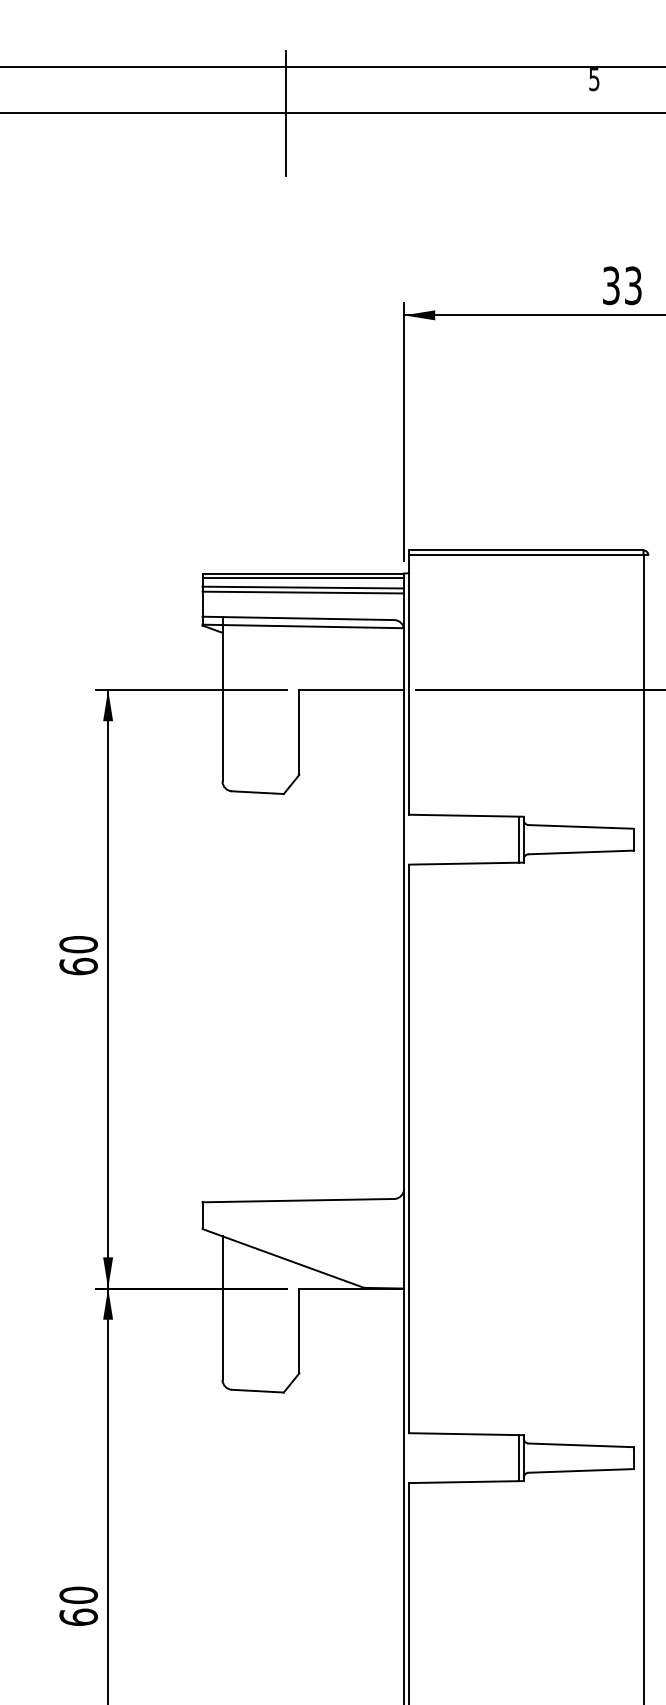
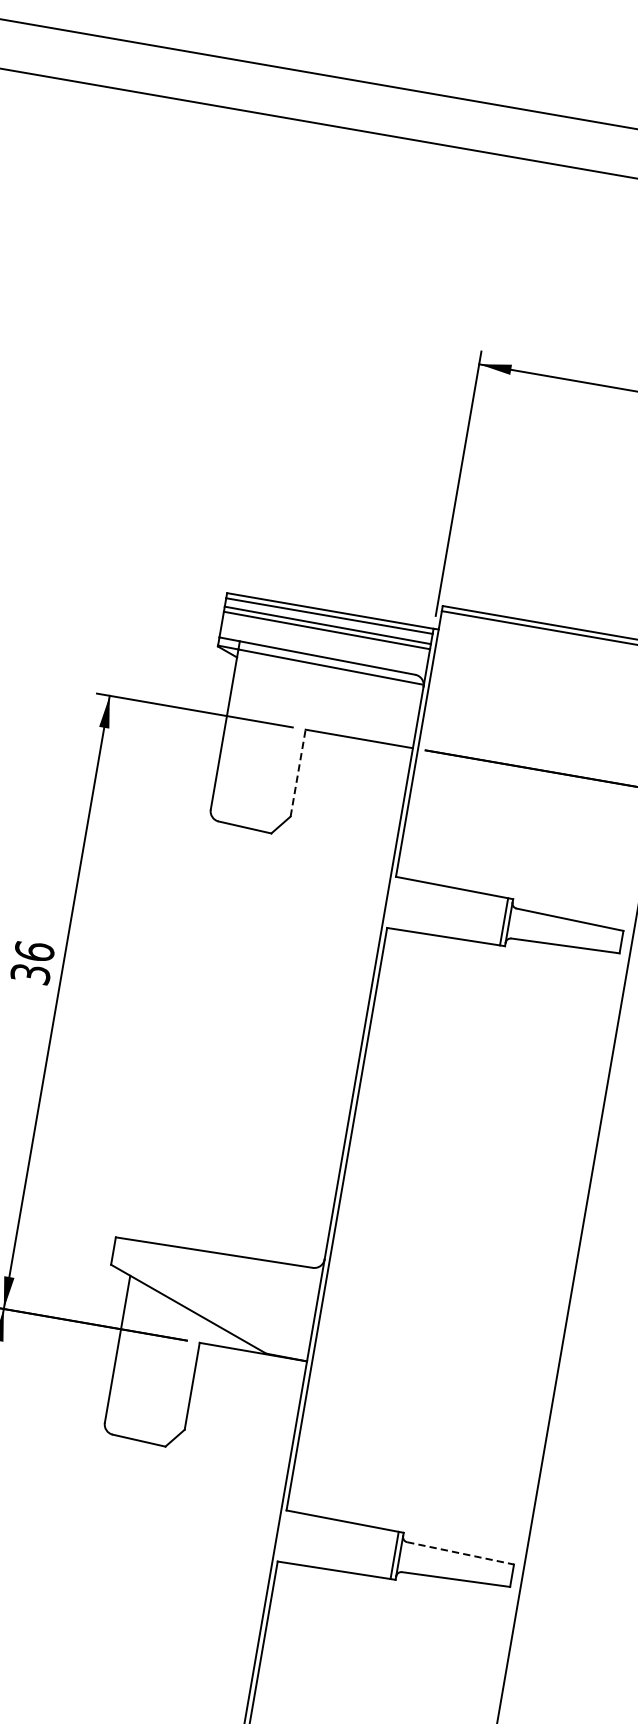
line: (286, 113) -> (394, 136), removed
line: (299, 731) -> (298, 772), solid -> dashed
text: (78, 955) -> (32, 962), 60 -> 36
line: (581, 1445) -> (461, 1553), solid -> dashed

